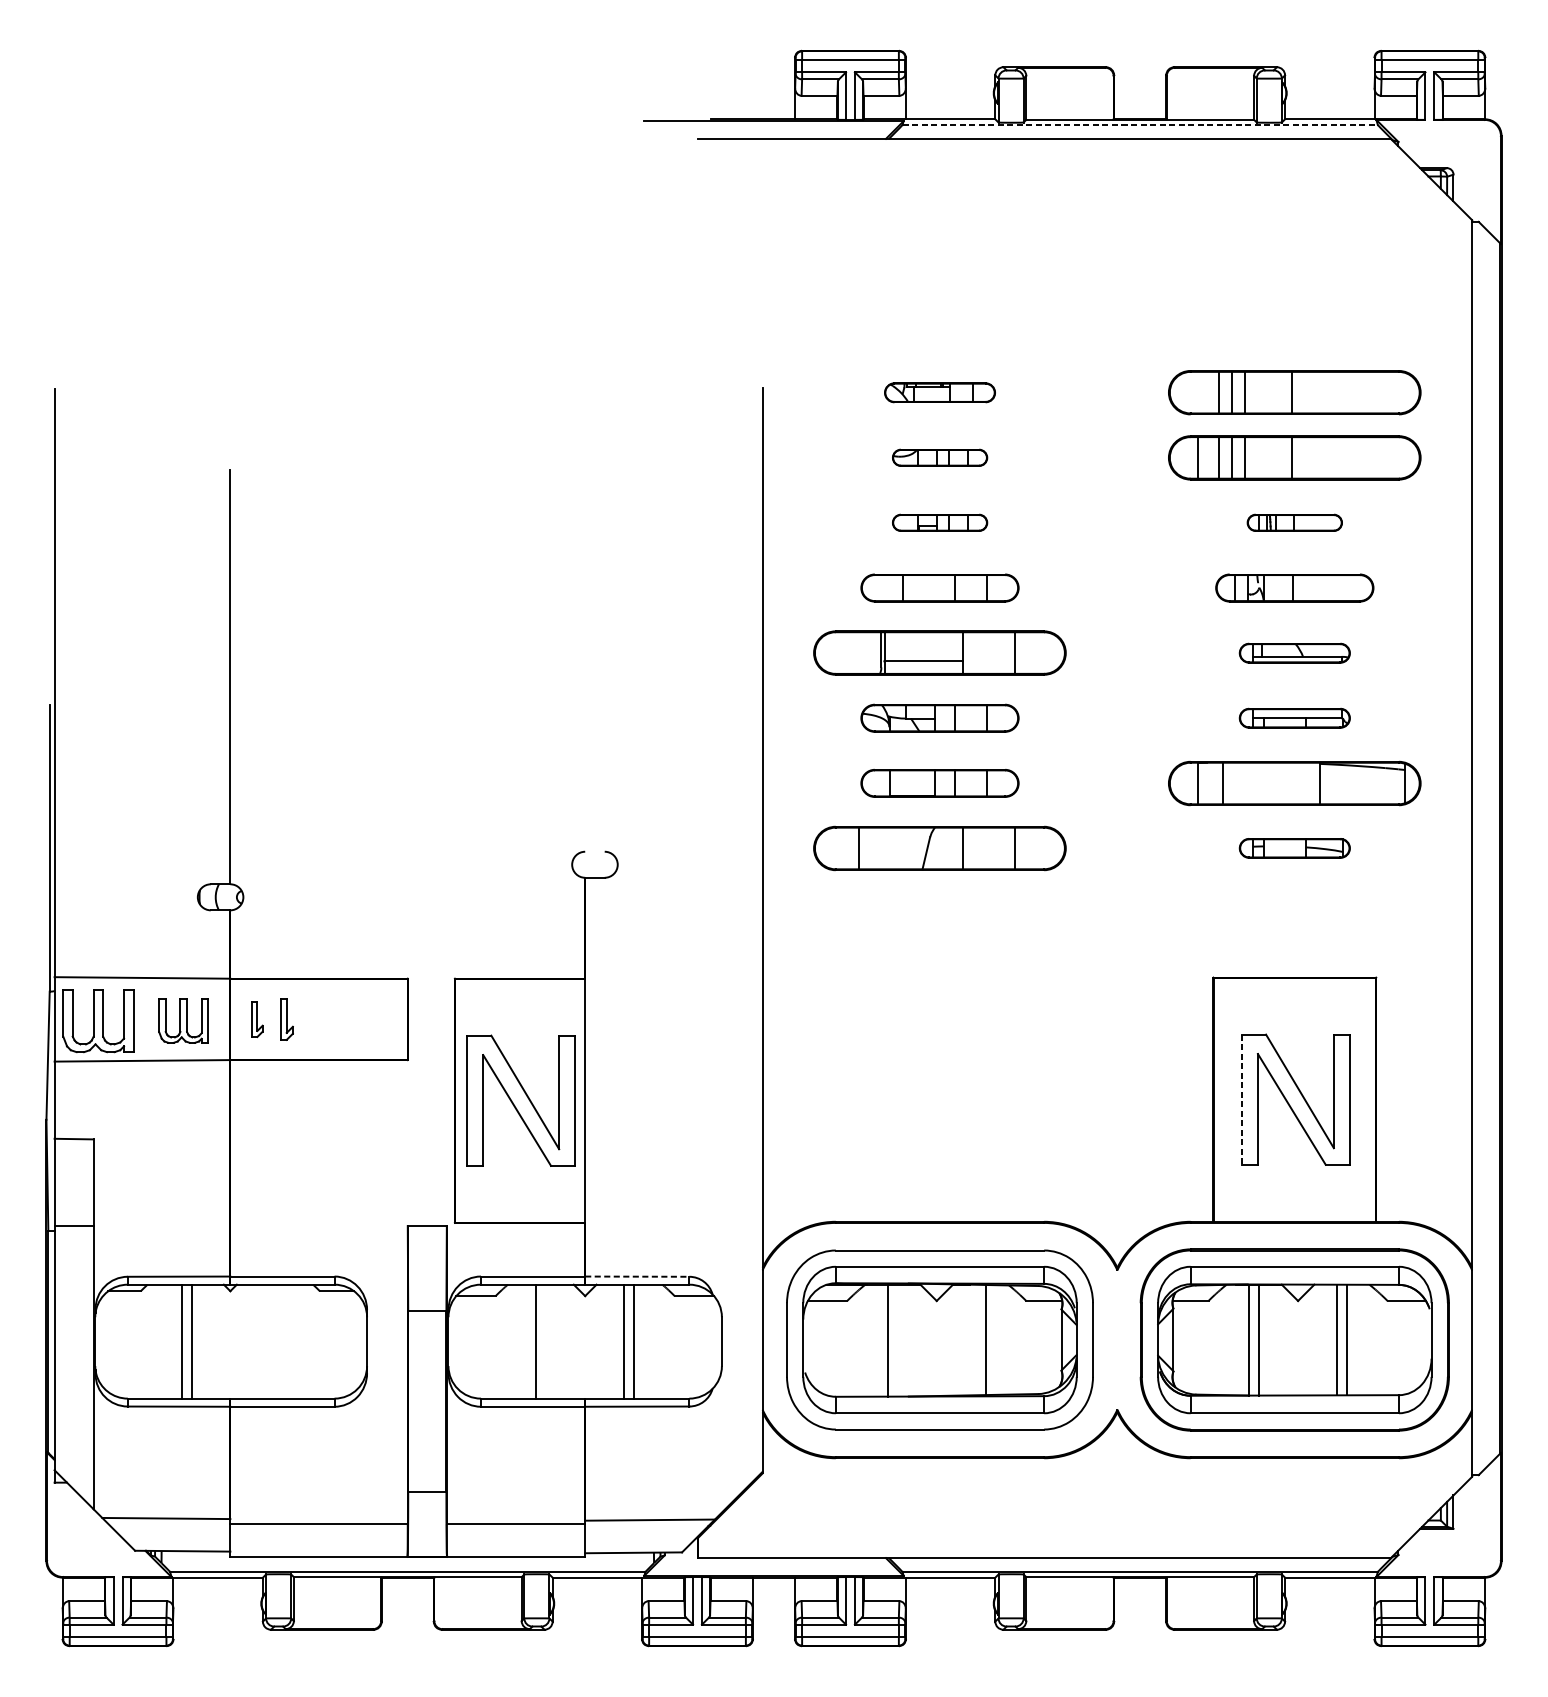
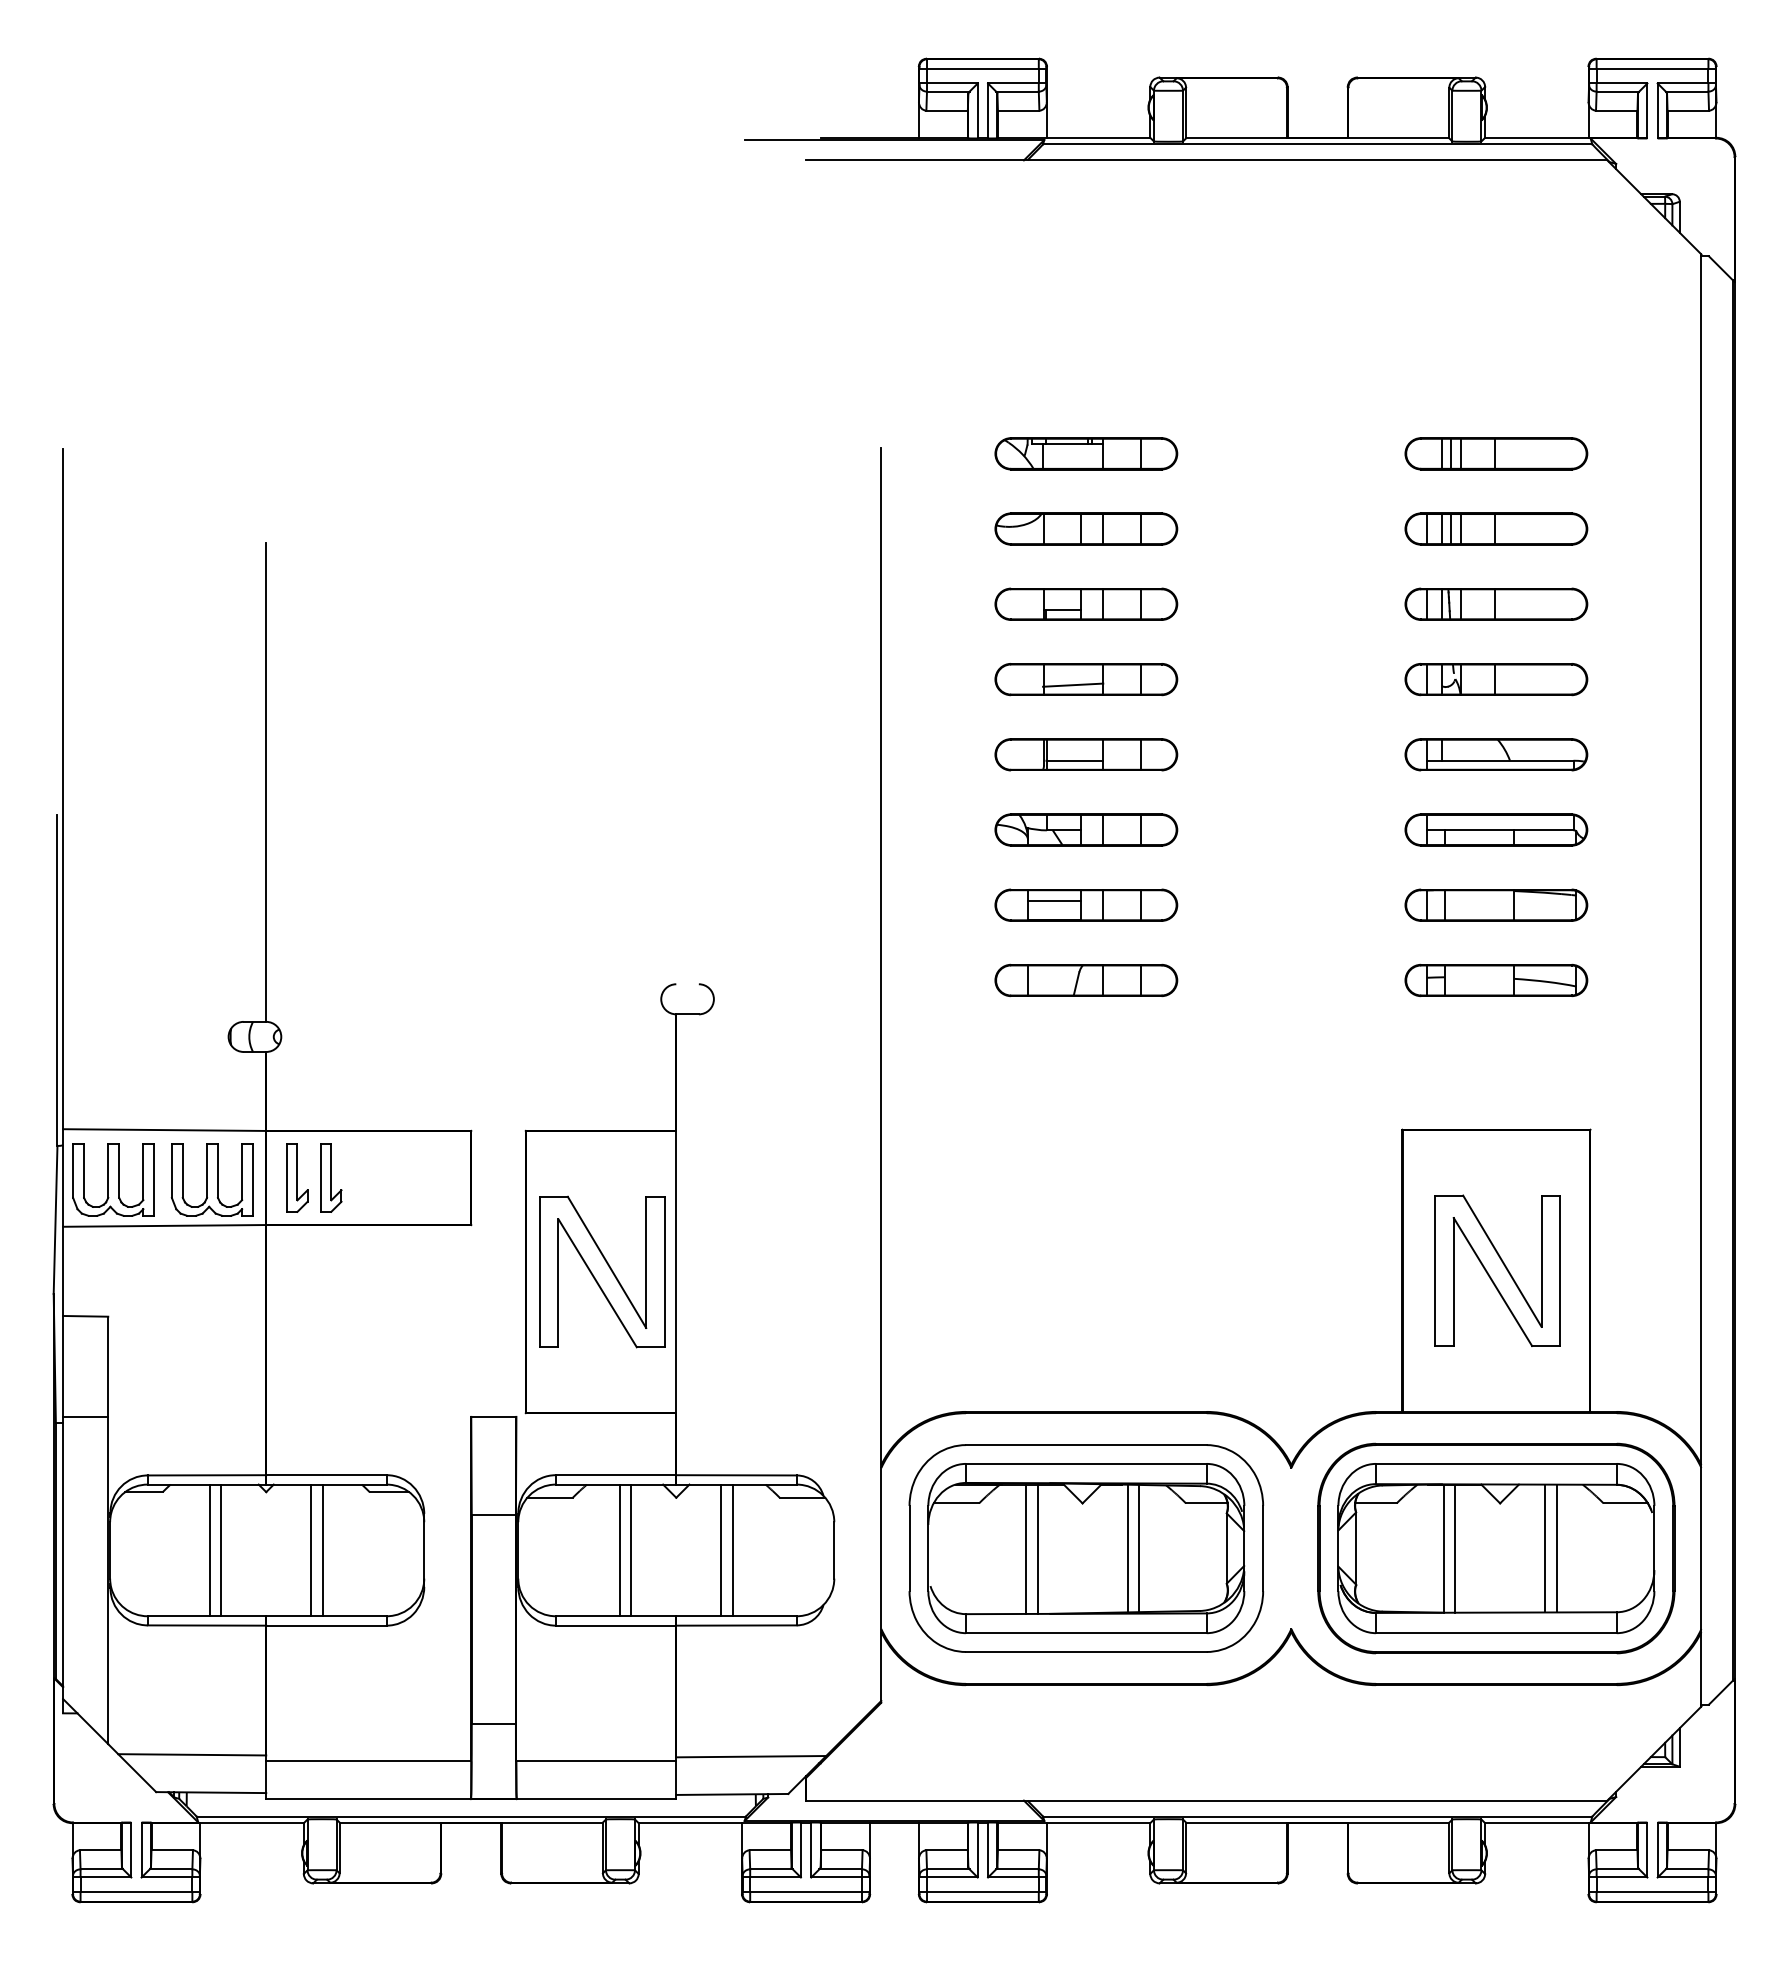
line: (1140, 125) -> (1317, 144), dashed -> solid
part: (940, 392) -> (1086, 453), size x1.43
part: (1294, 392) -> (1496, 453), size x0.62
part: (940, 457) -> (1086, 528), size x1.67
part: (1294, 457) -> (1496, 528), size x0.62
part: (940, 522) -> (1086, 603), size x1.67
part: (1294, 522) -> (1496, 603), size x1.67
line: (928, 592) -> (1073, 684), added
part: (940, 652) -> (1086, 754), size x0.62
part: (1294, 652) -> (1496, 754), size x1.43
part: (1294, 717) -> (1496, 829), size x1.43
line: (912, 780) -> (1054, 901), added
part: (1294, 782) -> (1496, 904), size x0.62
part: (1294, 847) -> (1496, 979), size x1.43
part: (940, 848) -> (1086, 980), size x0.62
part: (257, 1018) -> (297, 1177), size x1.67
part: (286, 1018) -> (331, 1177), size x1.43
part: (183, 1020) -> (211, 1179), size x1.43
line: (1241, 1100) -> (1434, 1271), dashed -> solid
line: (637, 1276) -> (736, 1475), dashed -> solid
line: (897, 1339) -> (1037, 1548), added
line: (975, 1339) -> (1127, 1548), added
line: (269, 1341) -> (311, 1550), added
line: (279, 1341) -> (322, 1550), added
line: (546, 1341) -> (631, 1550), added

